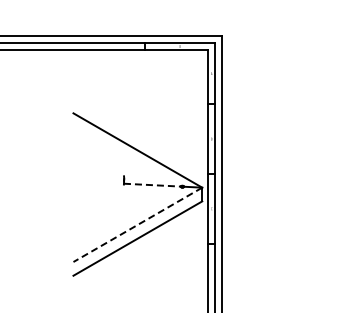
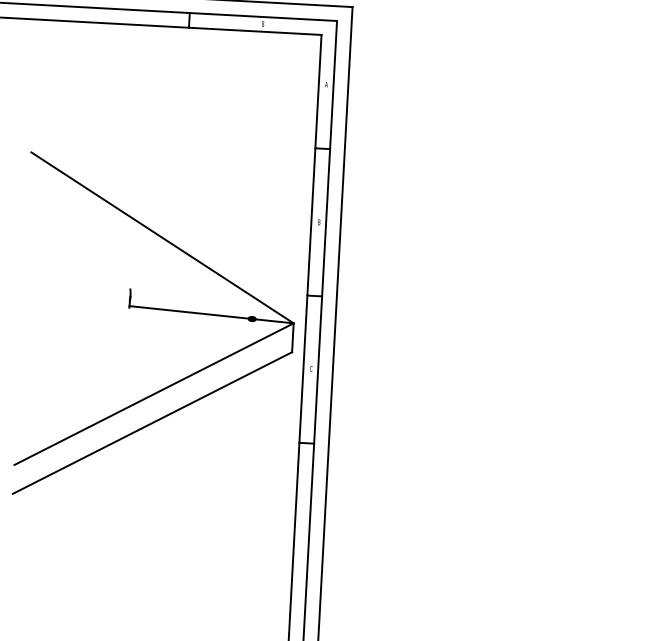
line: (152, 185) -> (189, 313), dashed -> solid
line: (137, 225) -> (153, 395), dashed -> solid

